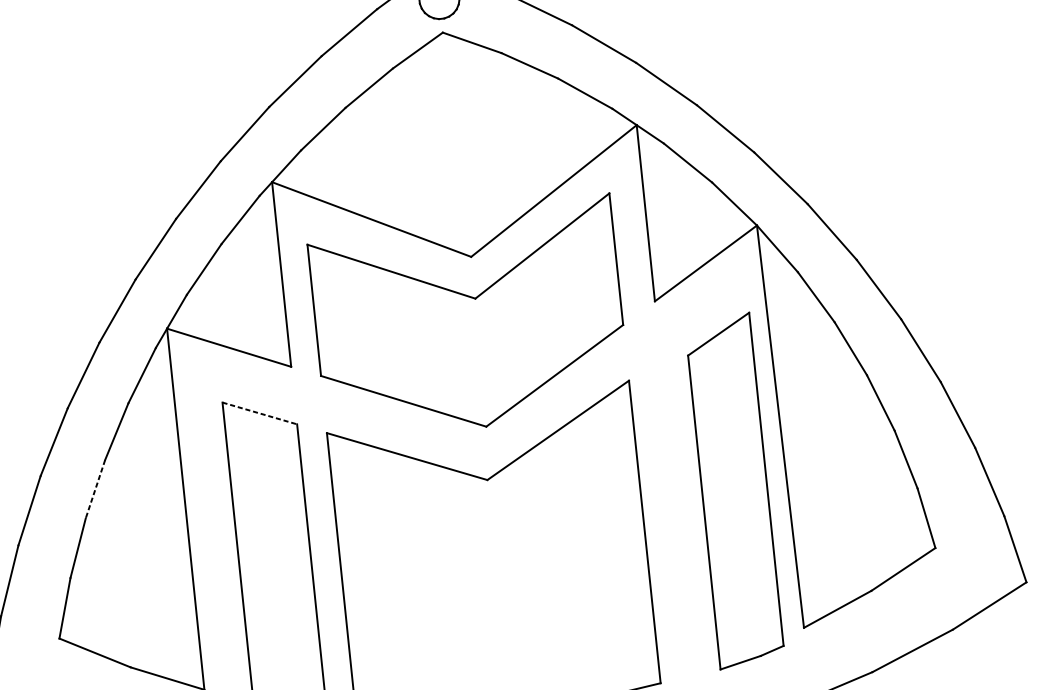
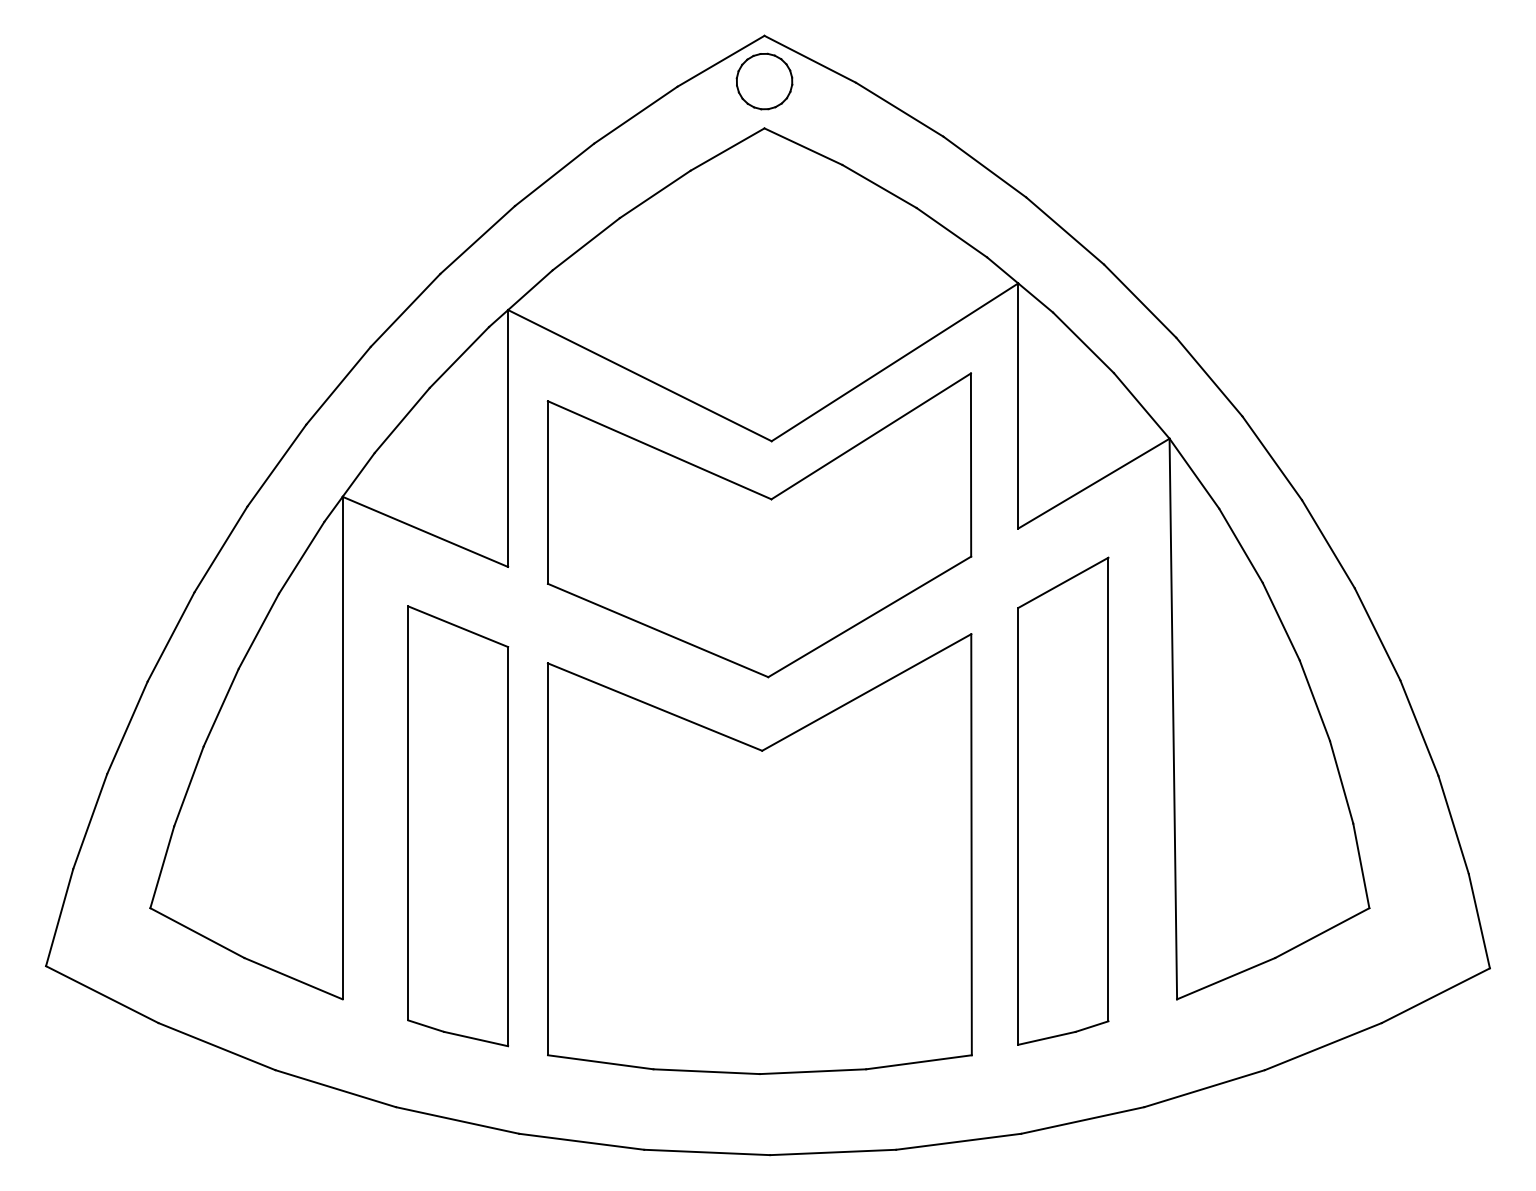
line: (259, 413) -> (458, 626), dashed -> solid
line: (95, 489) -> (221, 707), dashed -> solid
part: (734, 490) -> (1063, 800), moved

